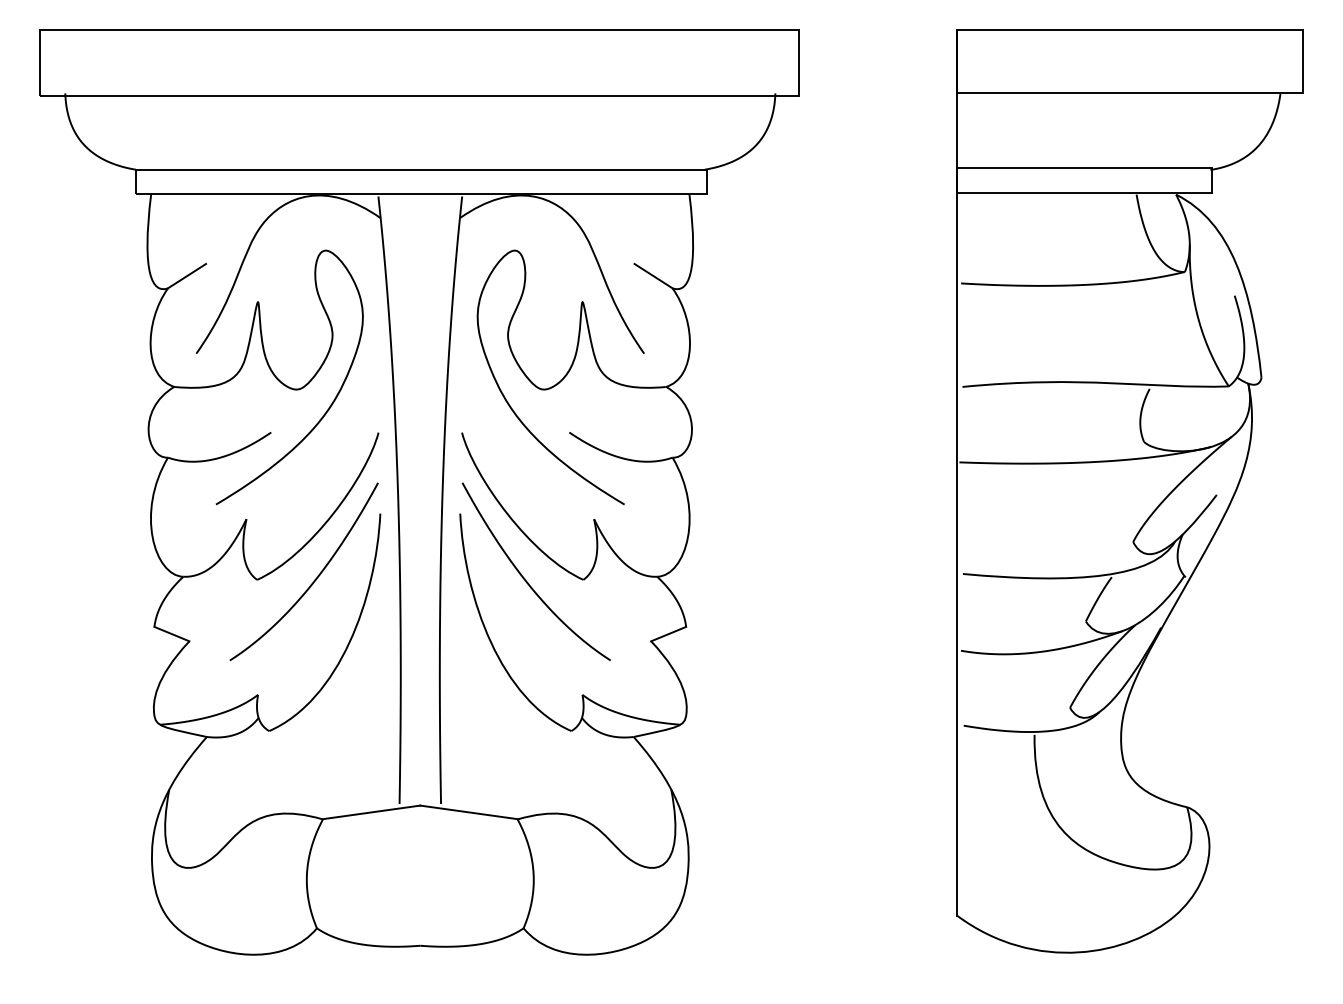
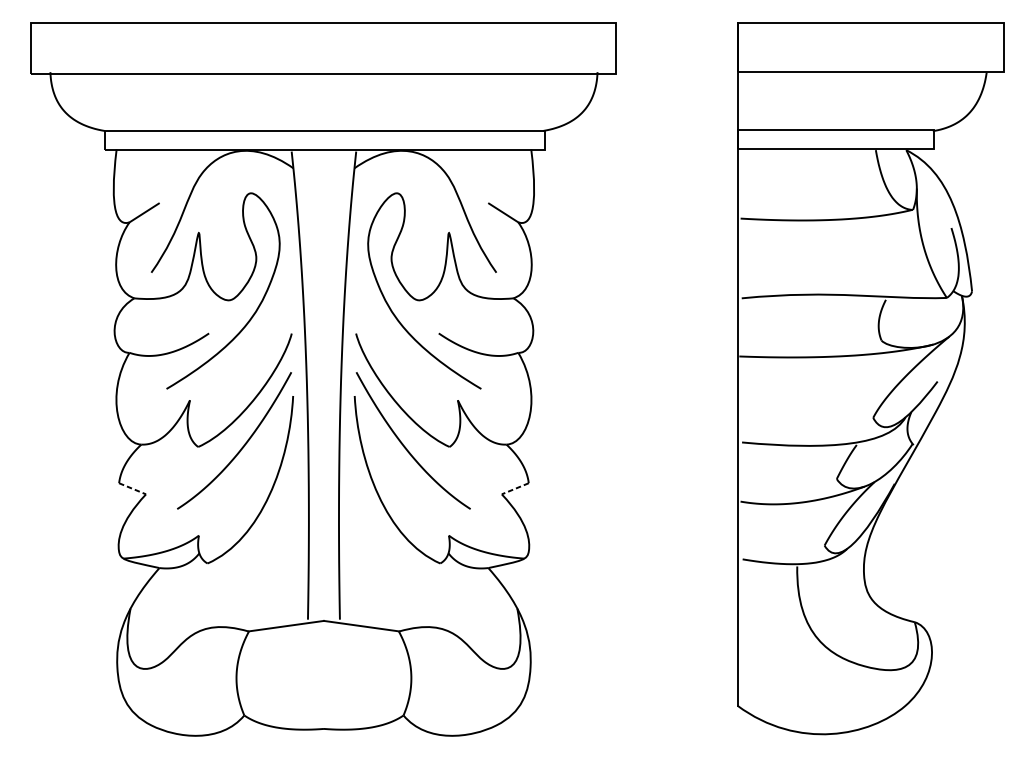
line: (171, 634) -> (132, 489), solid -> dashed
line: (668, 634) -> (515, 489), solid -> dashed

